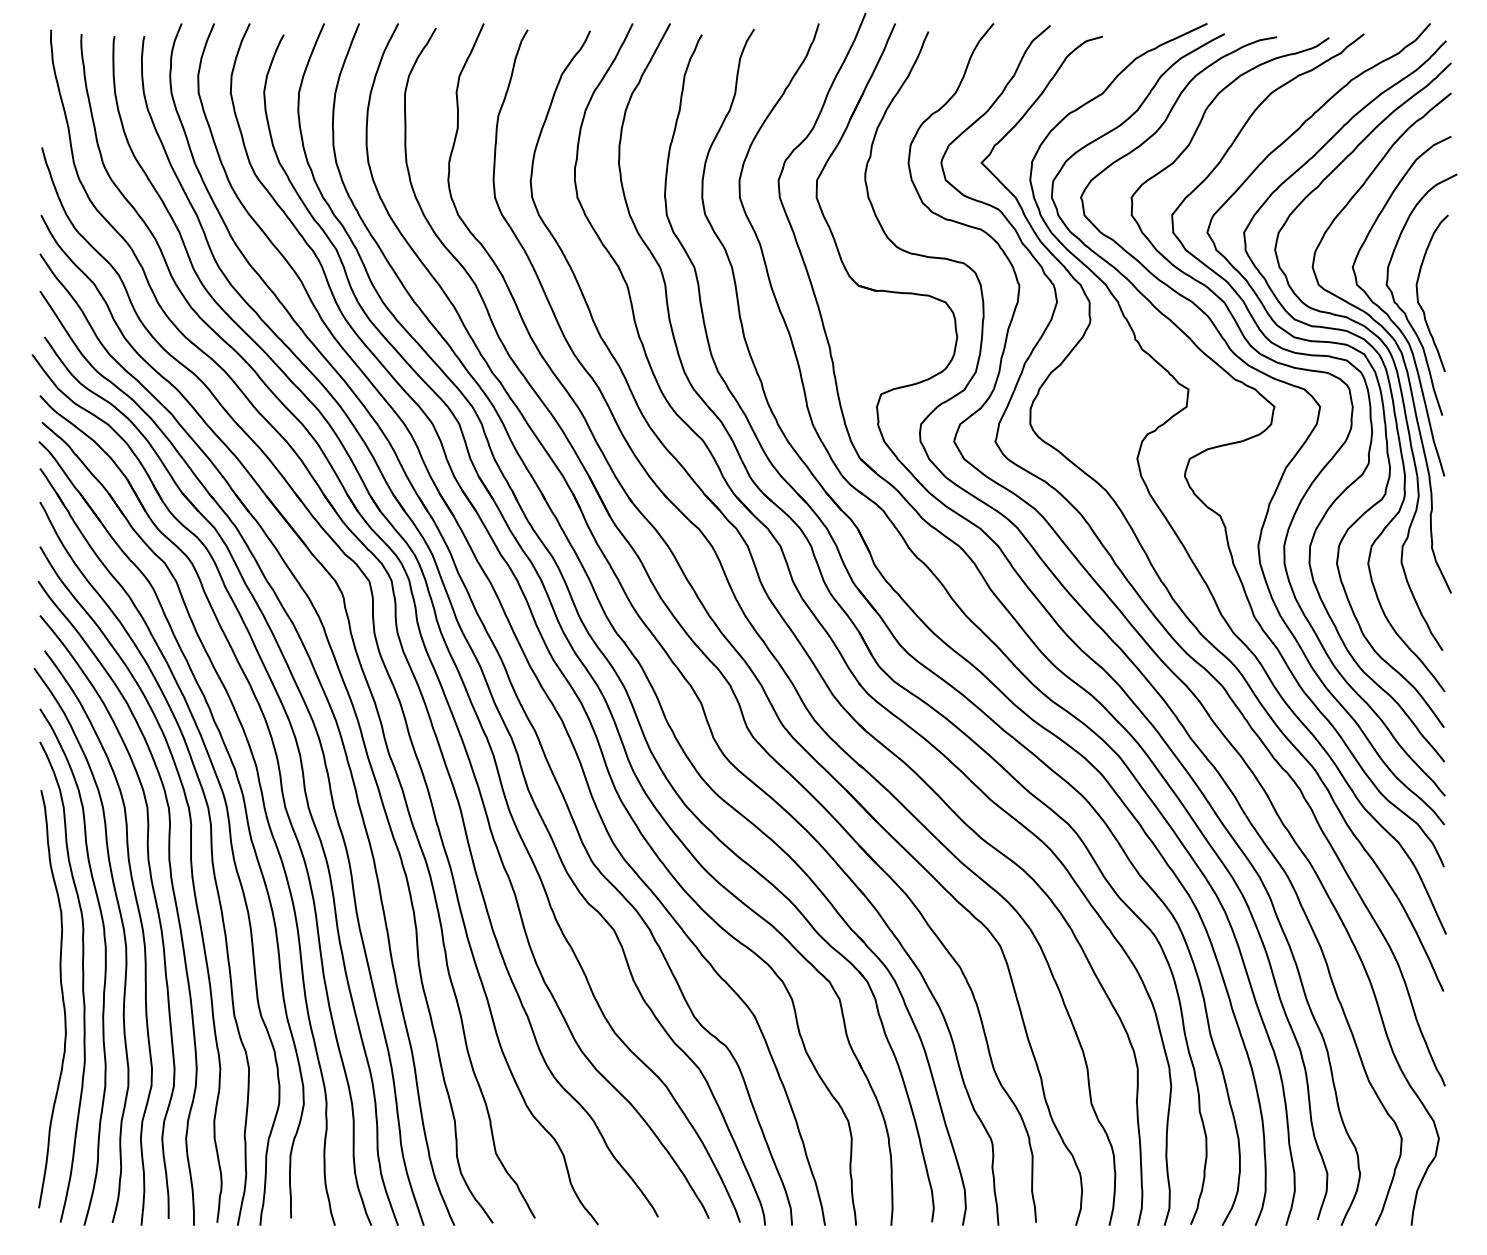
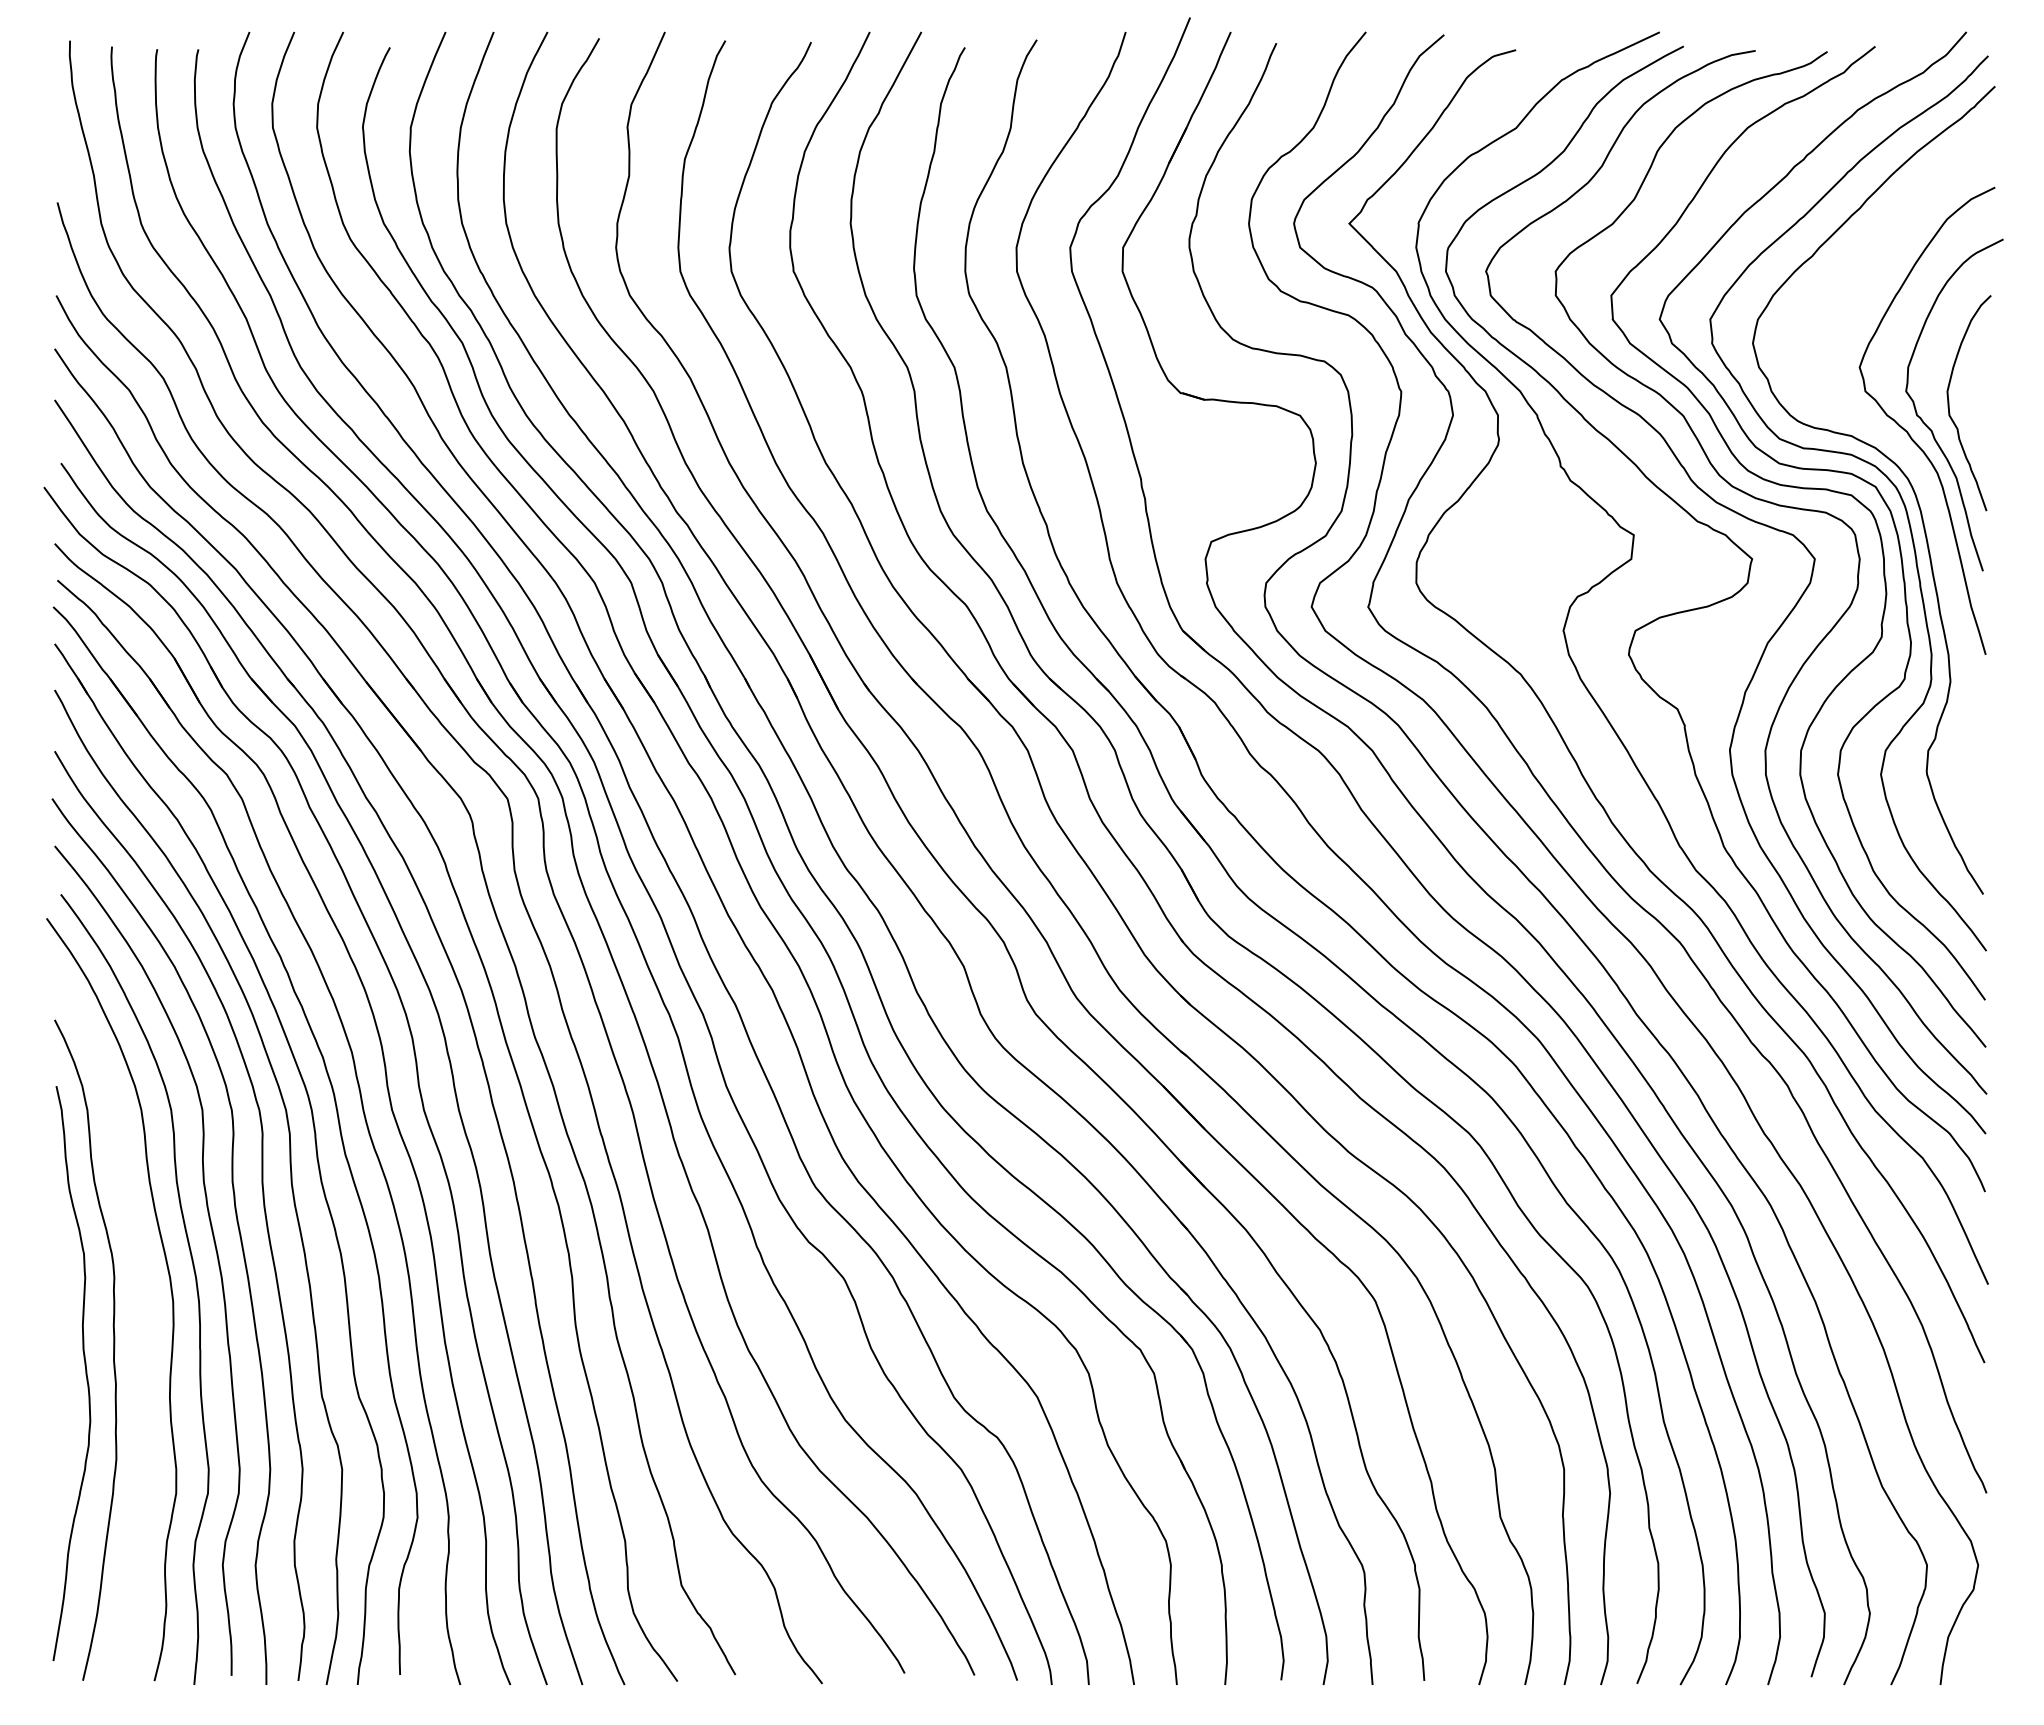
curve: (1388, 335) -> (1909, 460), removed
curve: (105, 967) -> (144, 1329), removed

